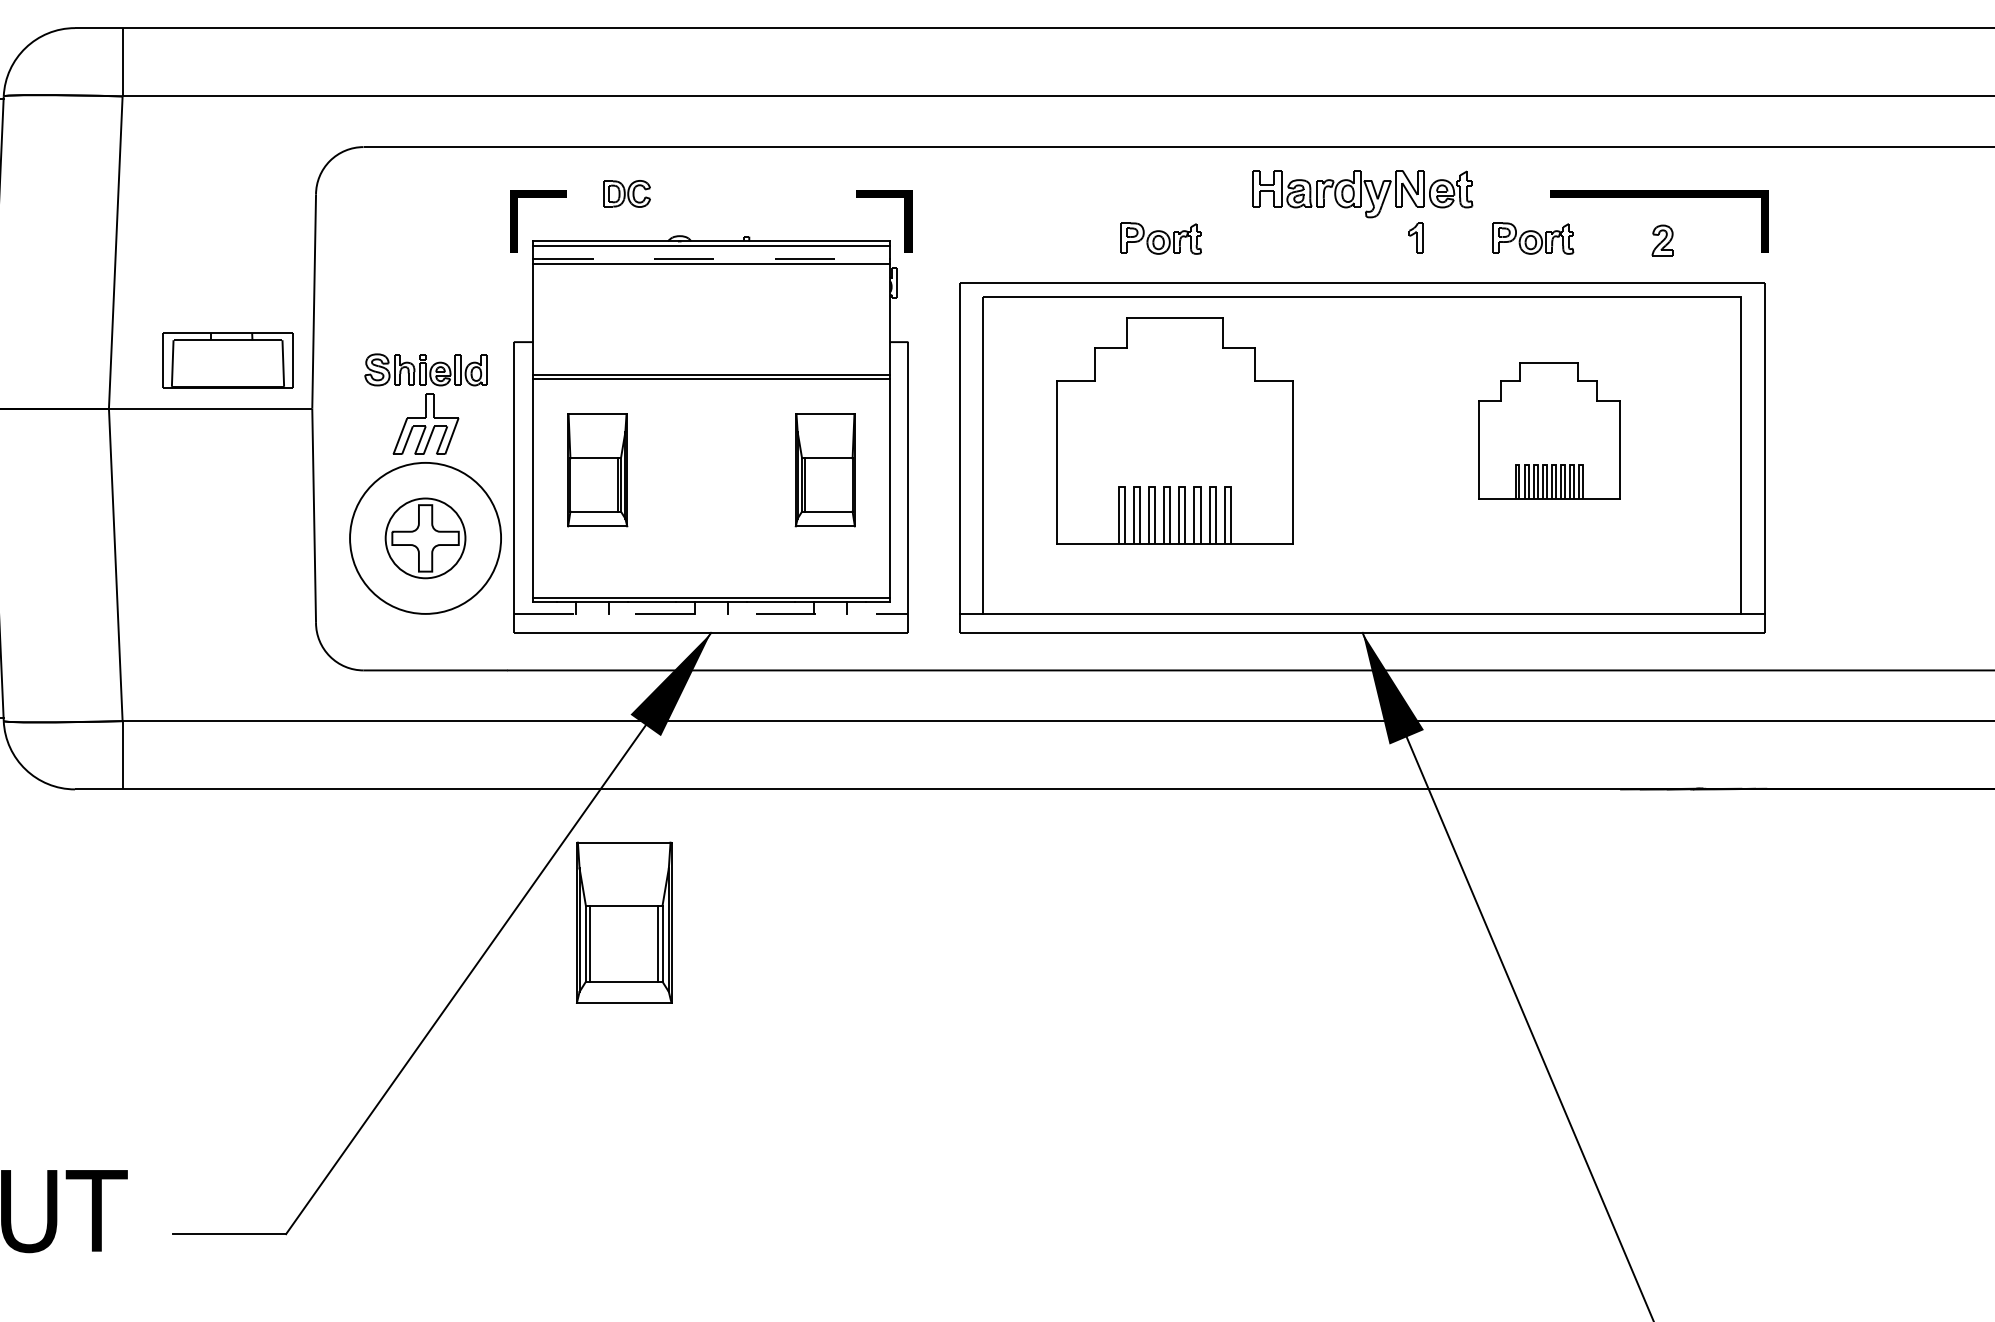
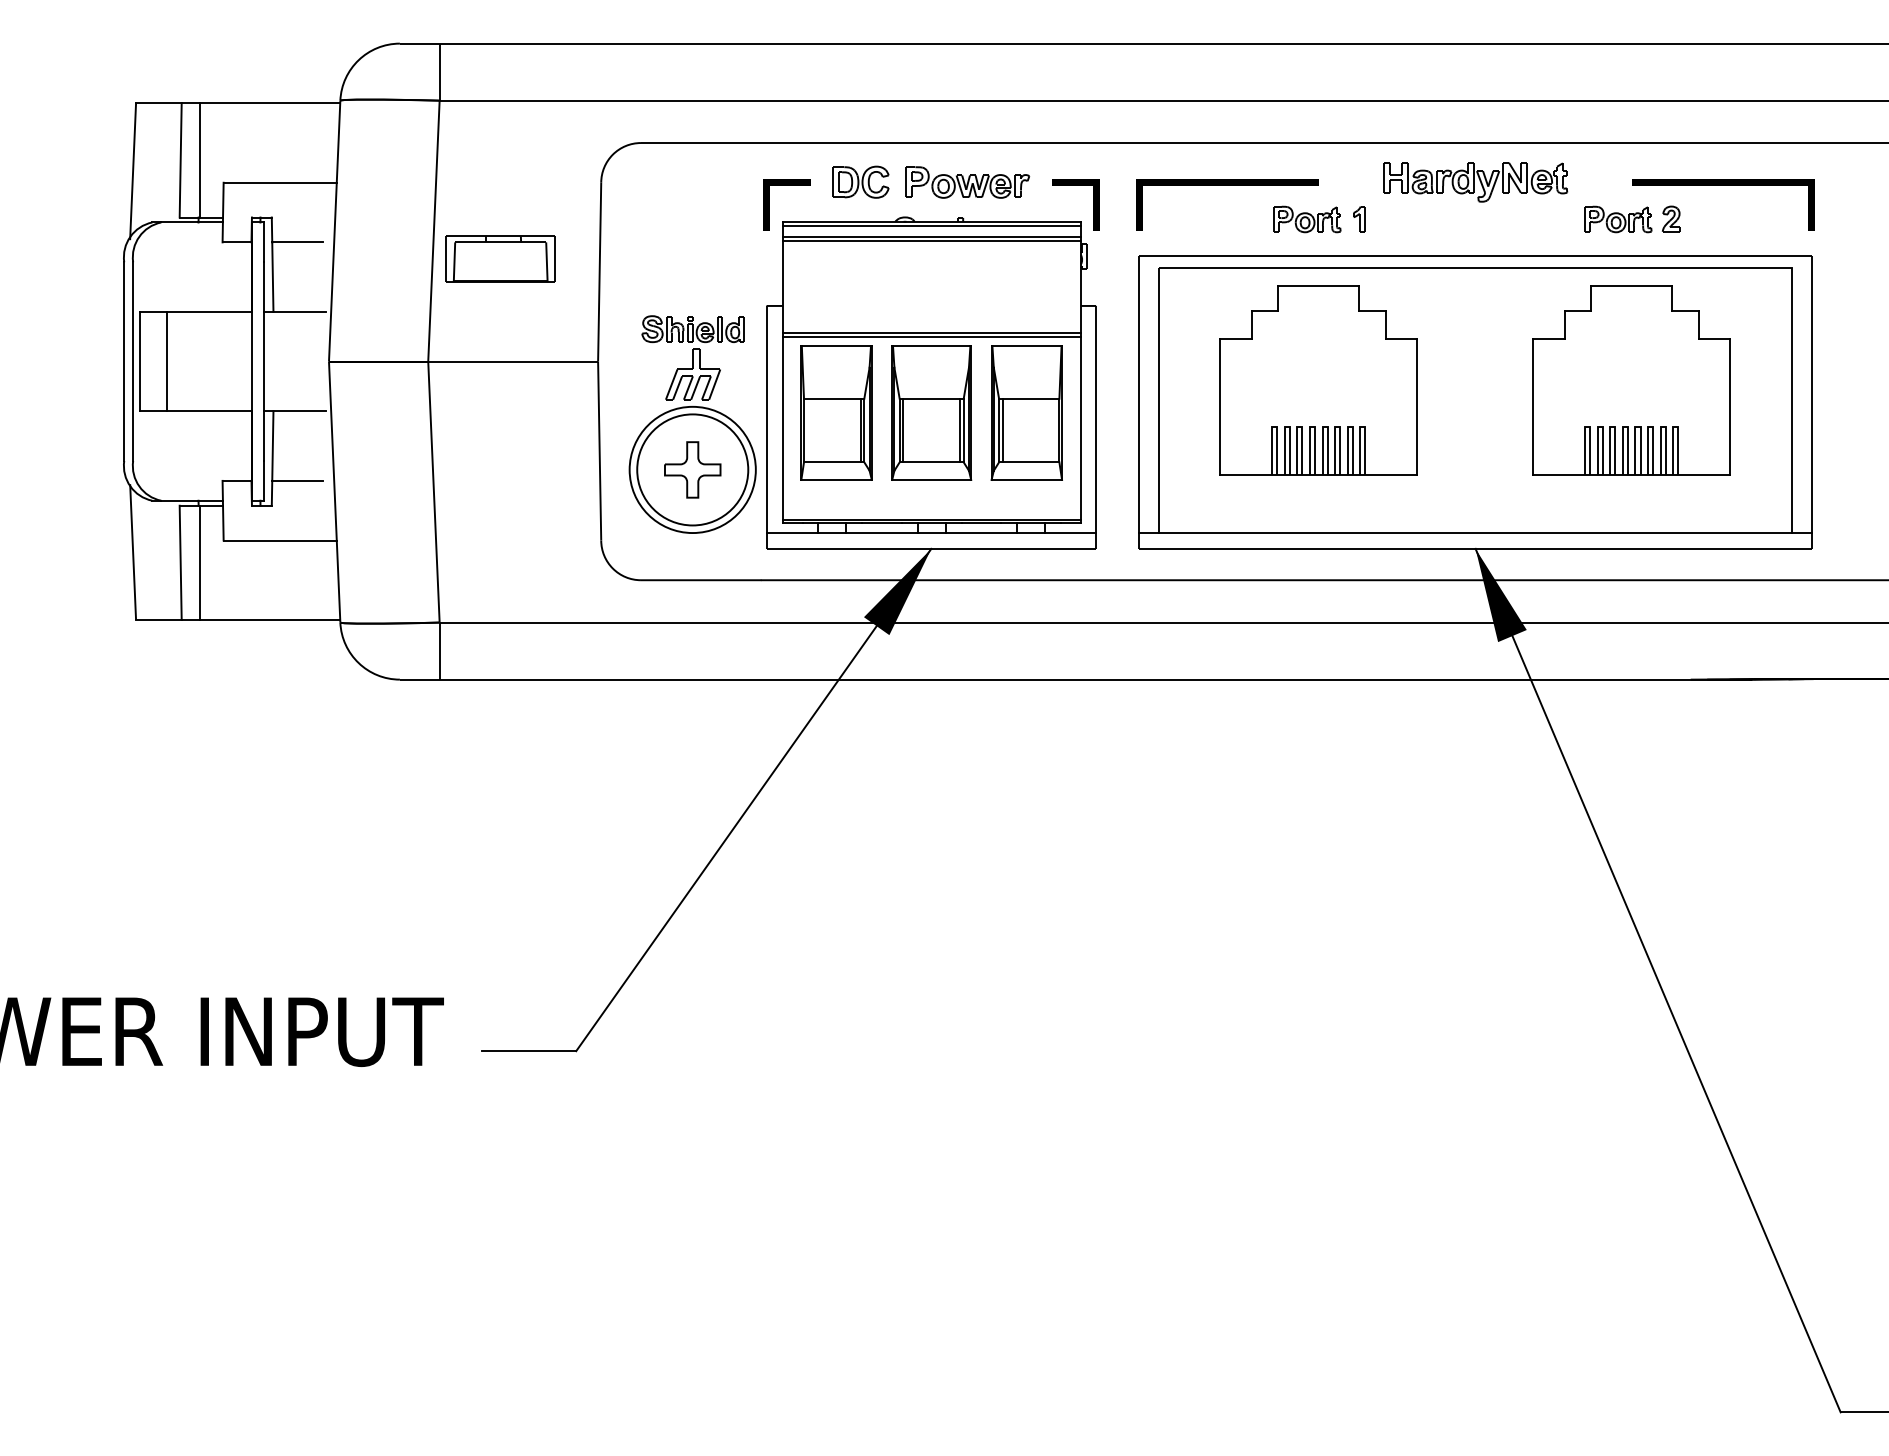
part: (626, 193) -> (860, 181), size x1.43
part: (754, 194) -> (967, 182), added
line: (1065, 197) -> (1227, 185), added
part: (1416, 238) -> (1359, 219), moved
part: (1661, 239) -> (1670, 218), moved
line: (712, 258) -> (932, 236), dashed -> solid
part: (227, 359) -> (500, 258), moved
part: (1549, 431) -> (1631, 380), size x1.67
part: (597, 469) -> (836, 412), size x1.43
part: (825, 469) -> (1026, 412), size x1.43
circle: (425, 537) -> (692, 469), size x1.67
line: (711, 613) -> (931, 532), dashed -> solid
part: (623, 922) -> (931, 412), moved

